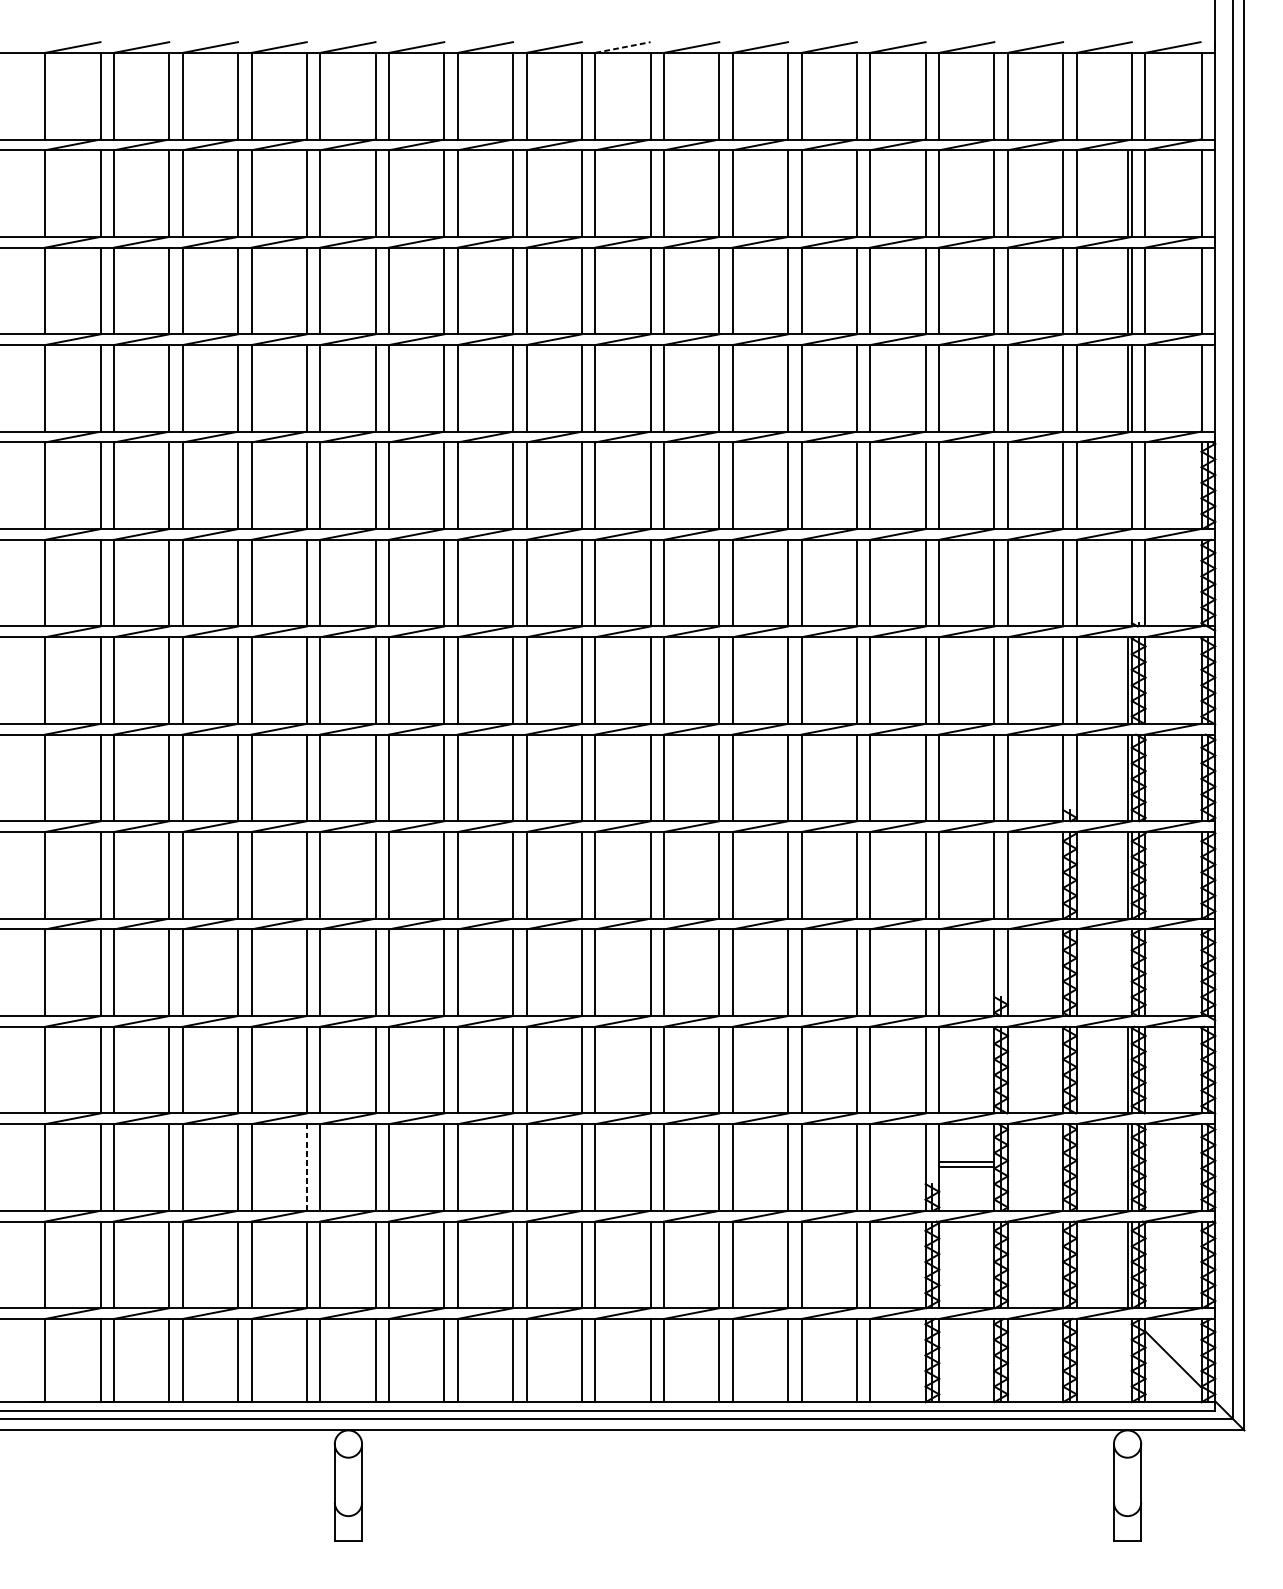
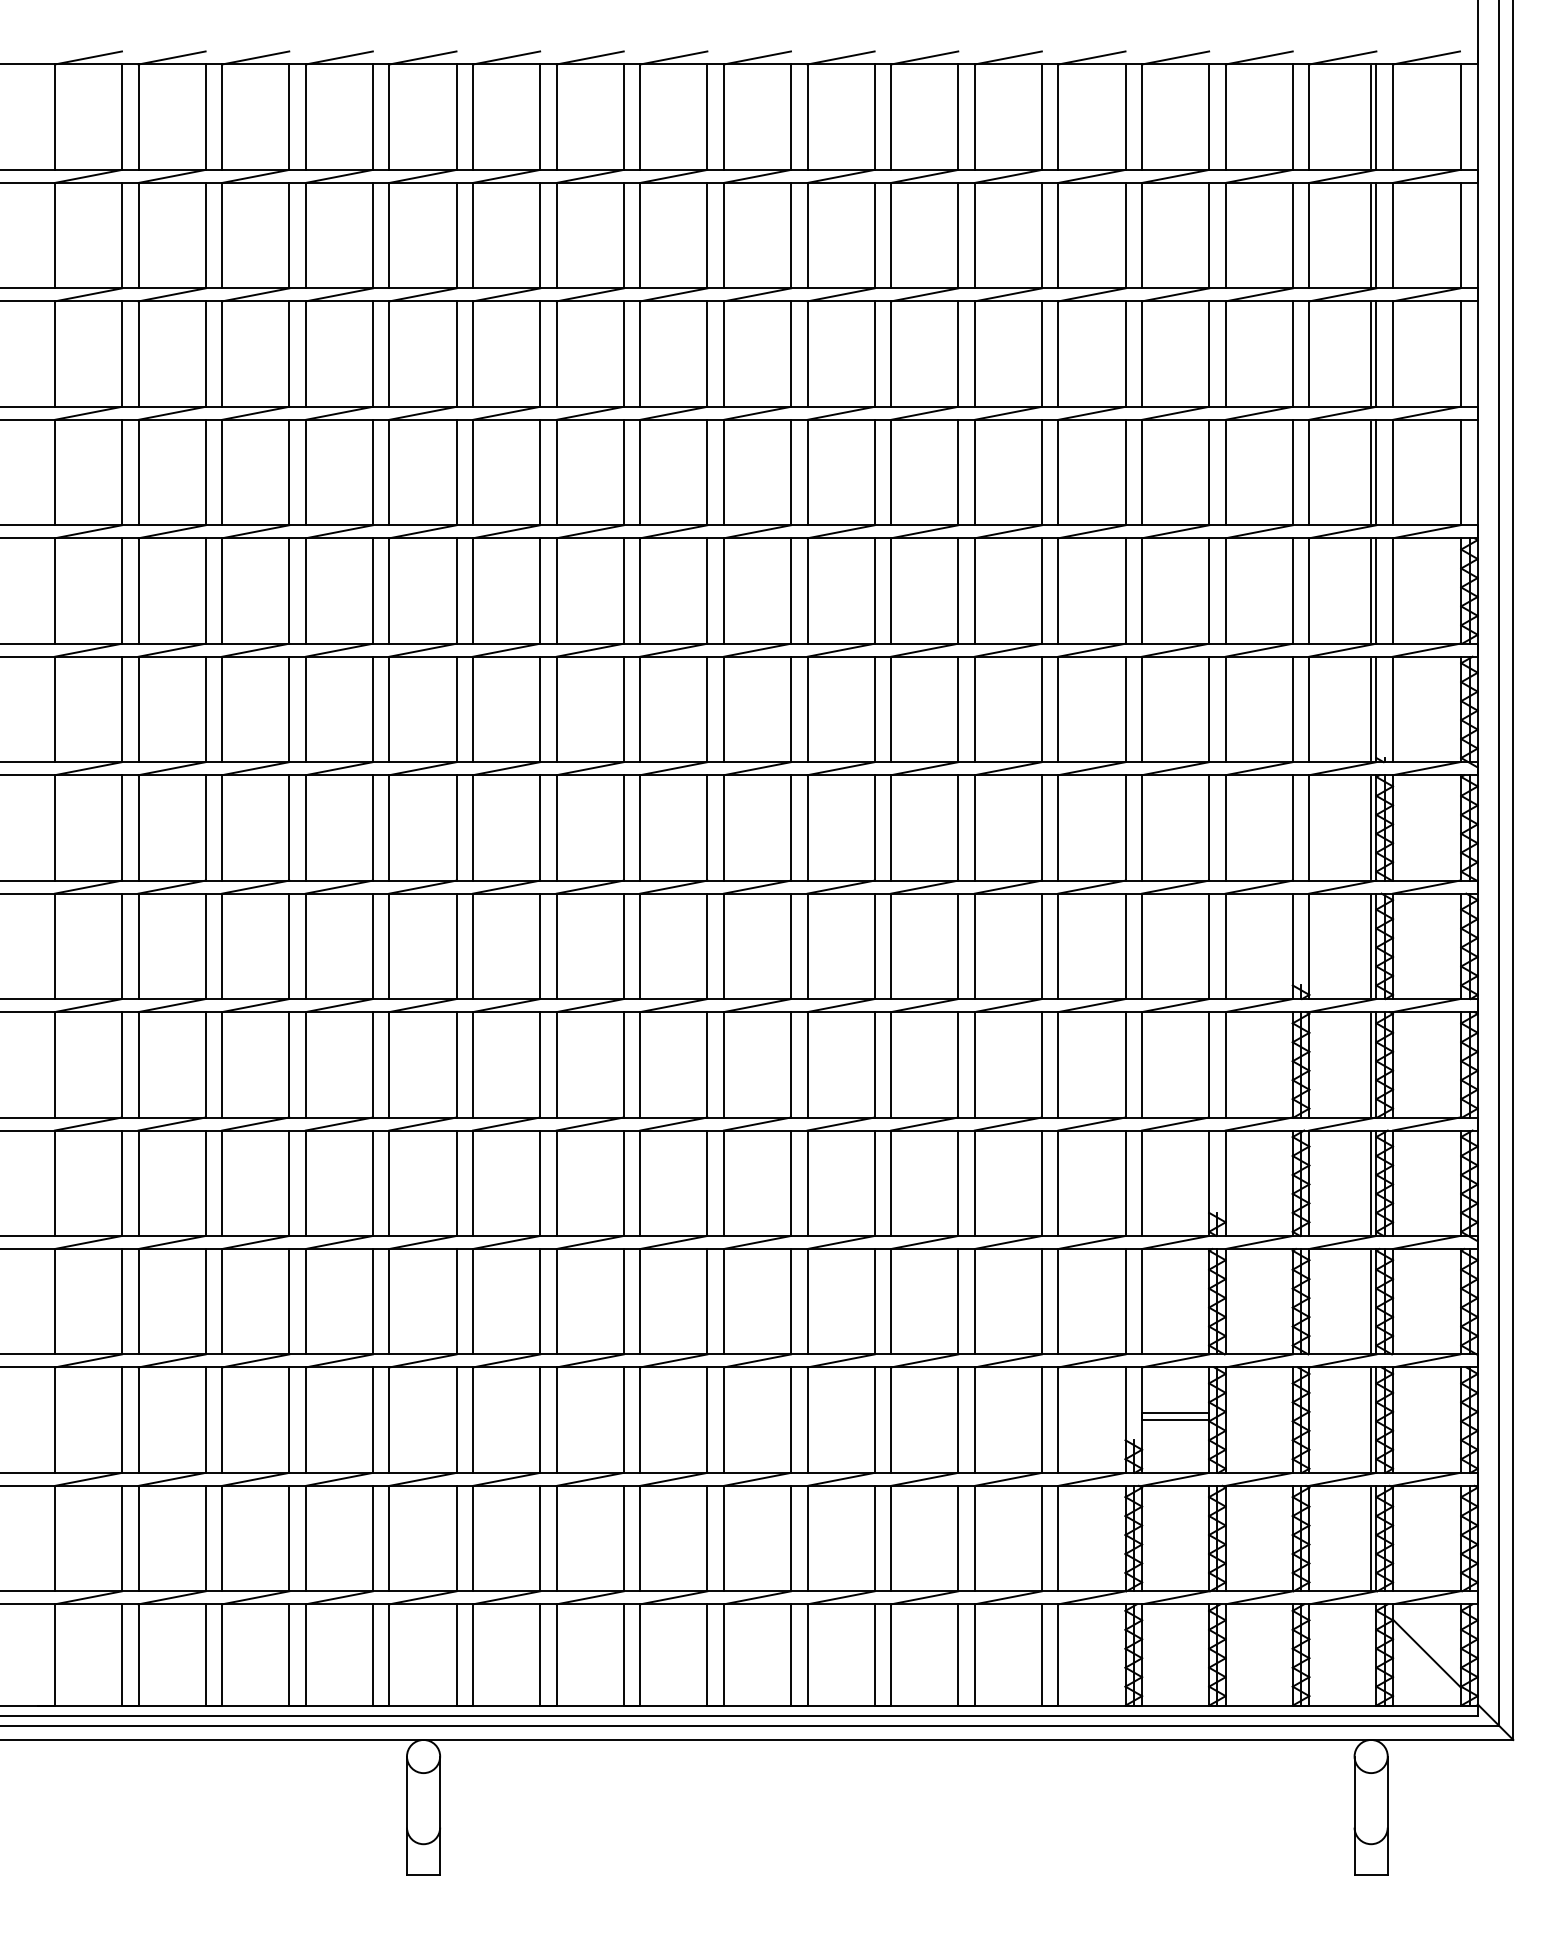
line: (623, 47) -> (757, 57), dashed -> solid
line: (1127, 96) -> (1371, 117), added
line: (1127, 485) -> (1371, 590), added
line: (1127, 583) -> (1371, 709), added
line: (1127, 972) -> (1371, 1183), added
line: (306, 1167) -> (372, 1420), dashed -> solid

